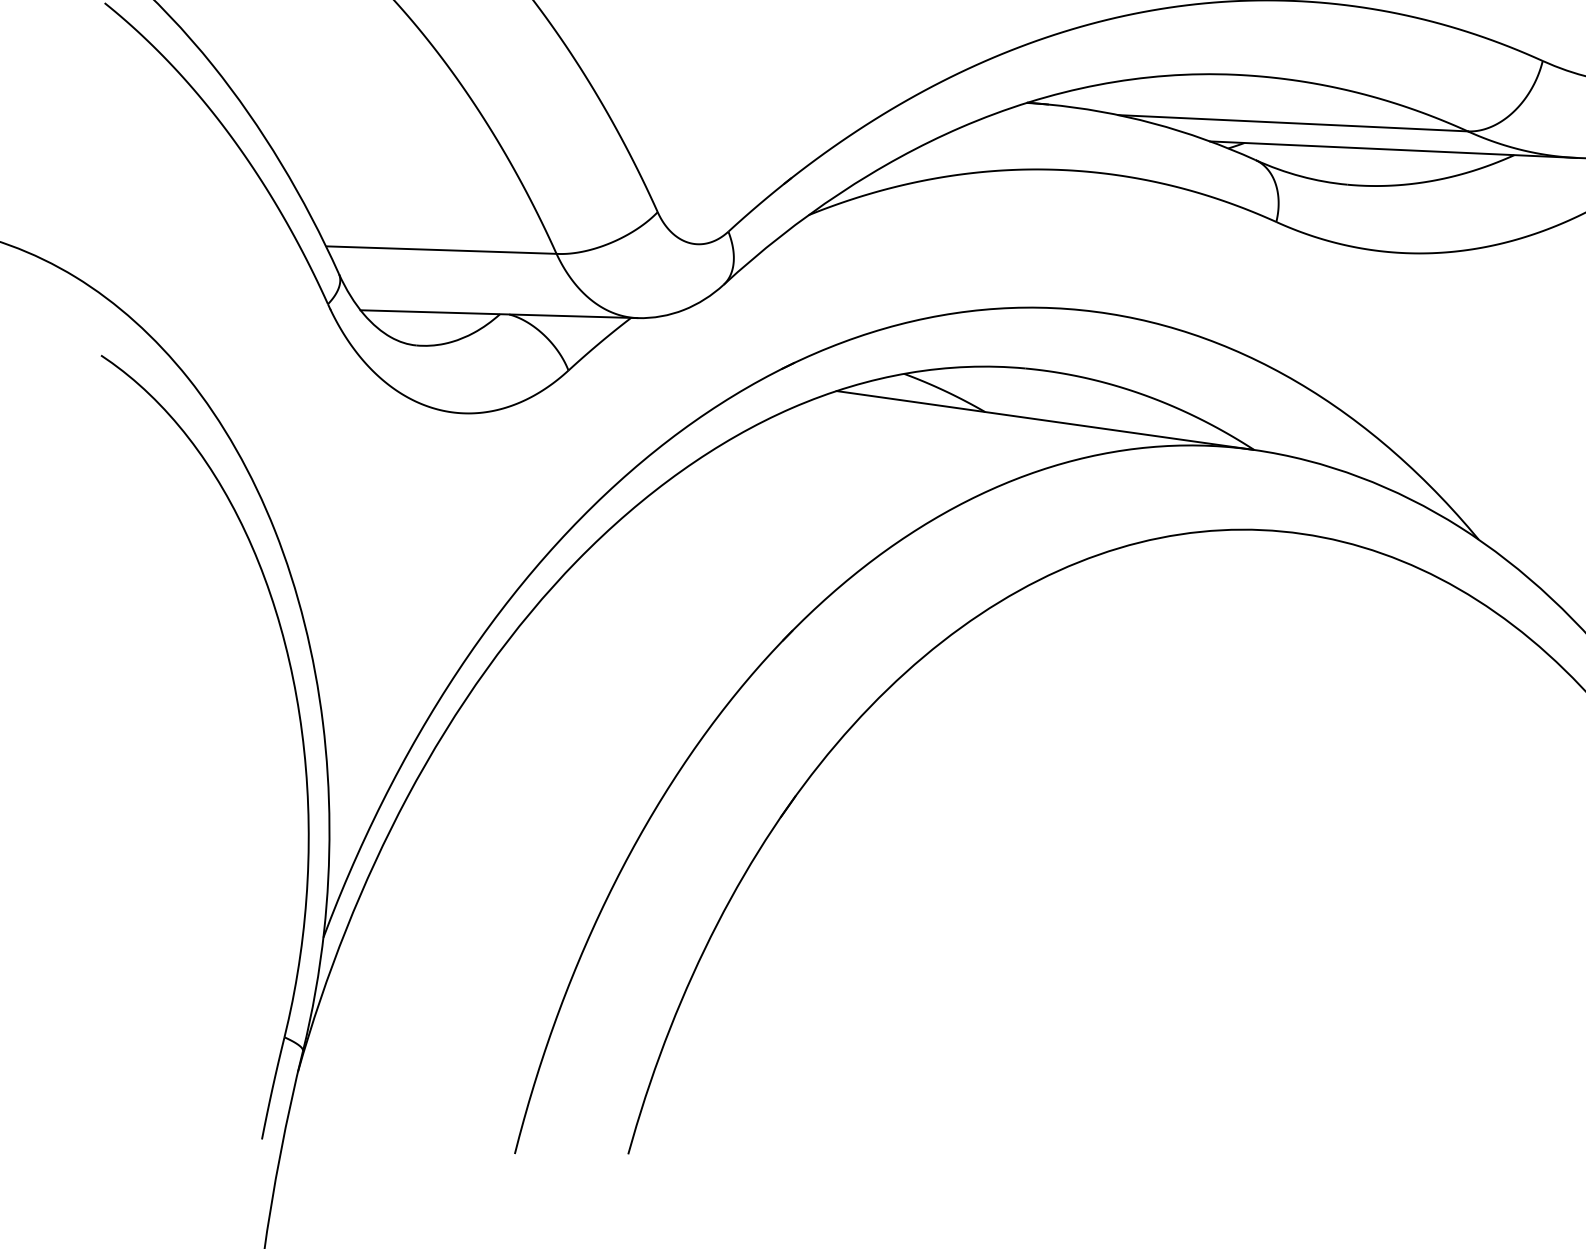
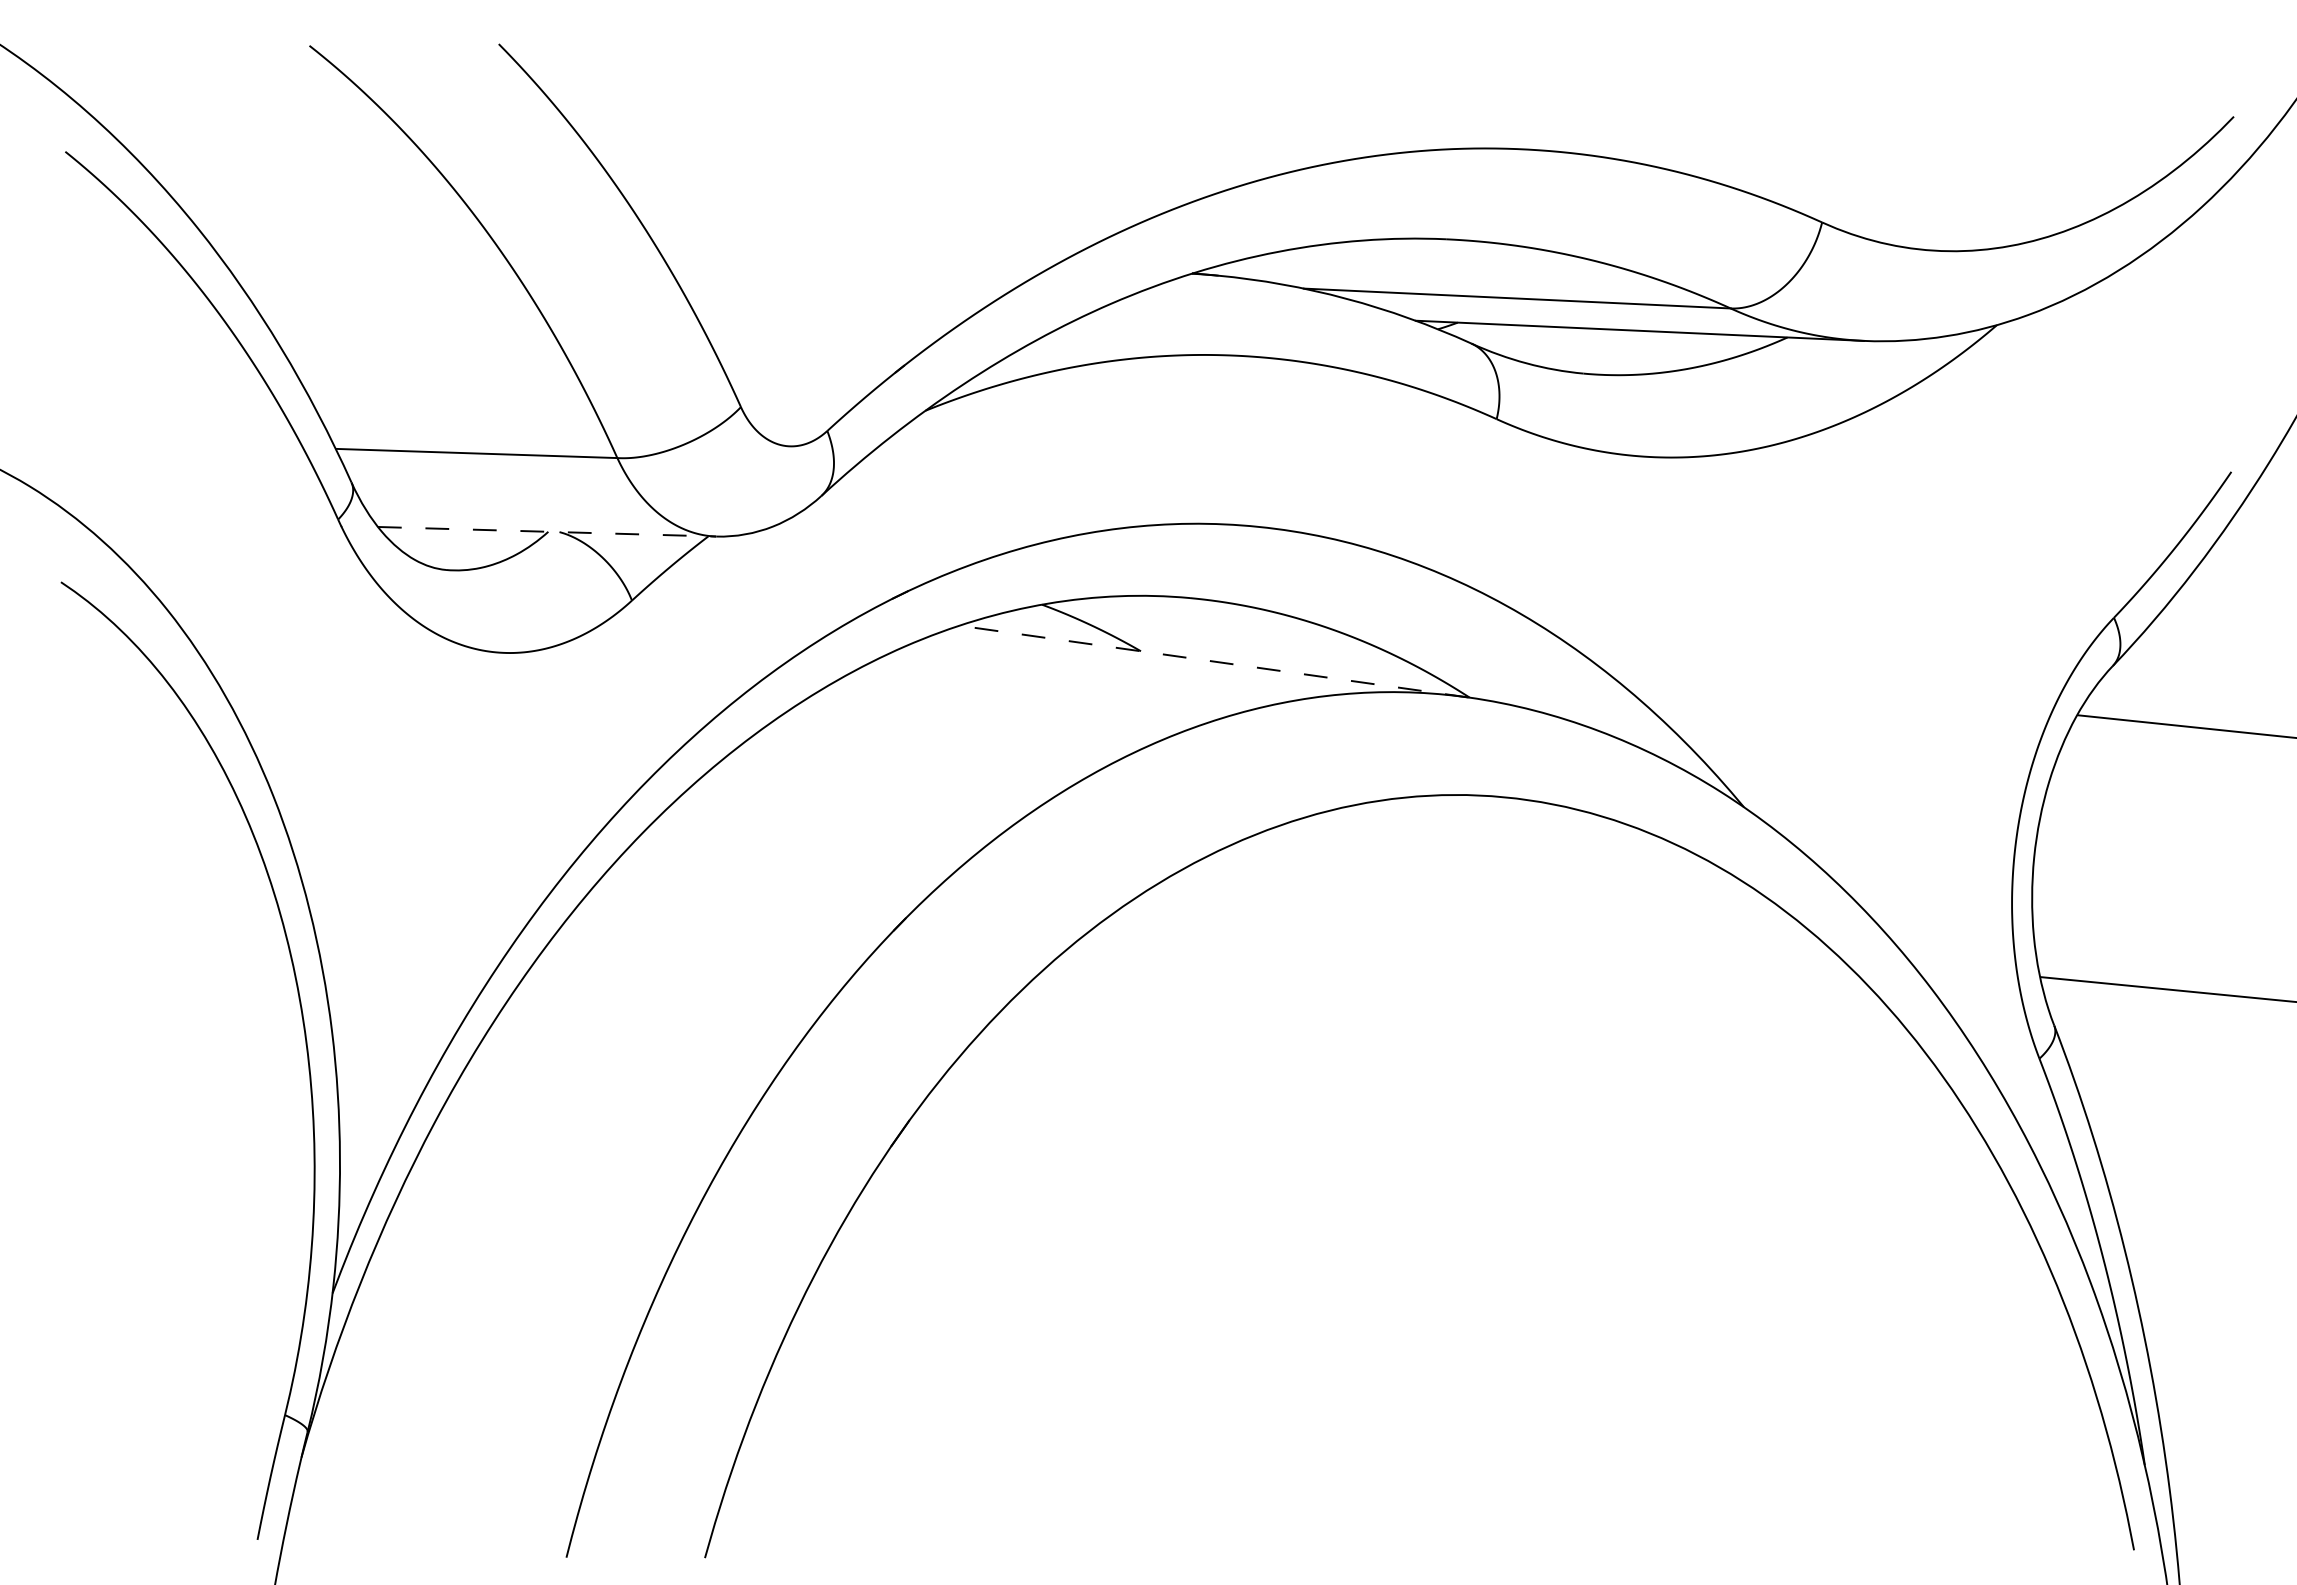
line: (499, 313) -> (547, 531), solid -> dashed
line: (1044, 420) -> (1213, 661), solid -> dashed

